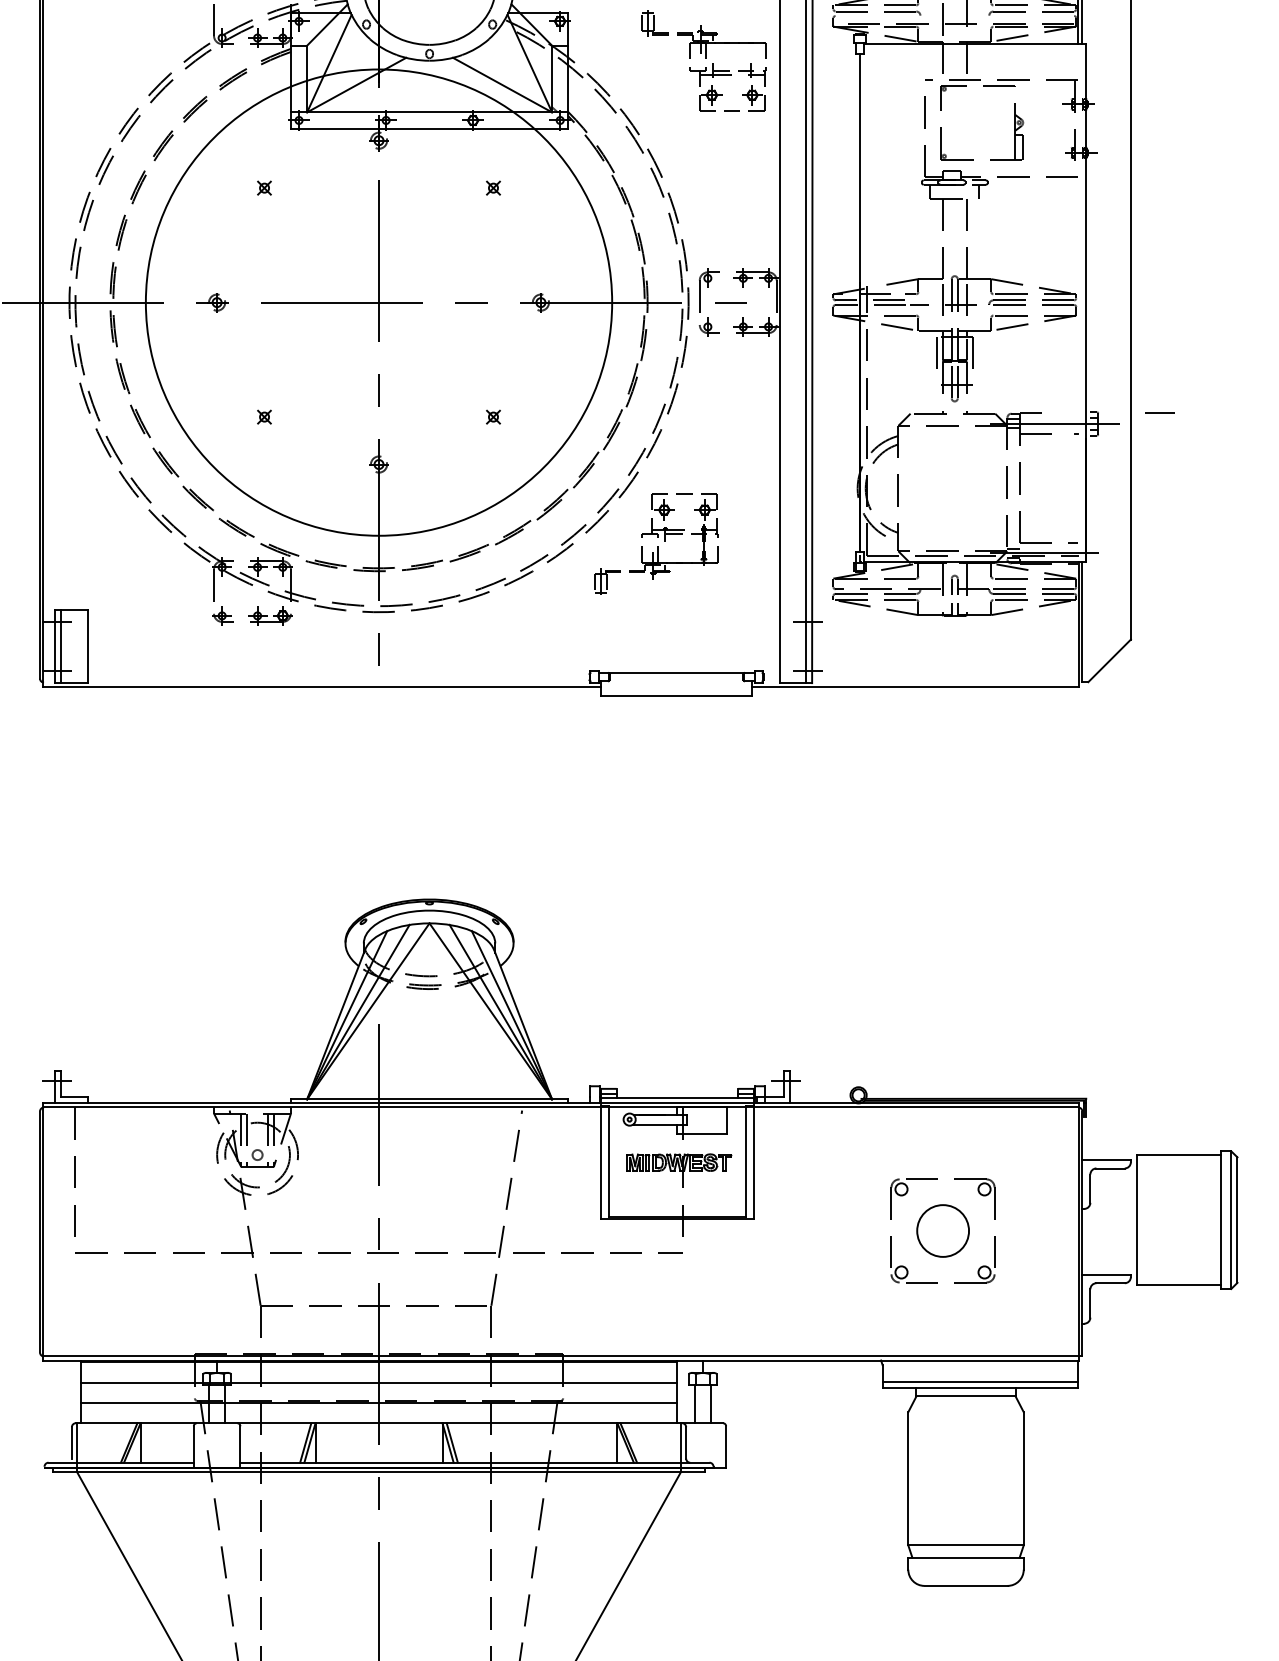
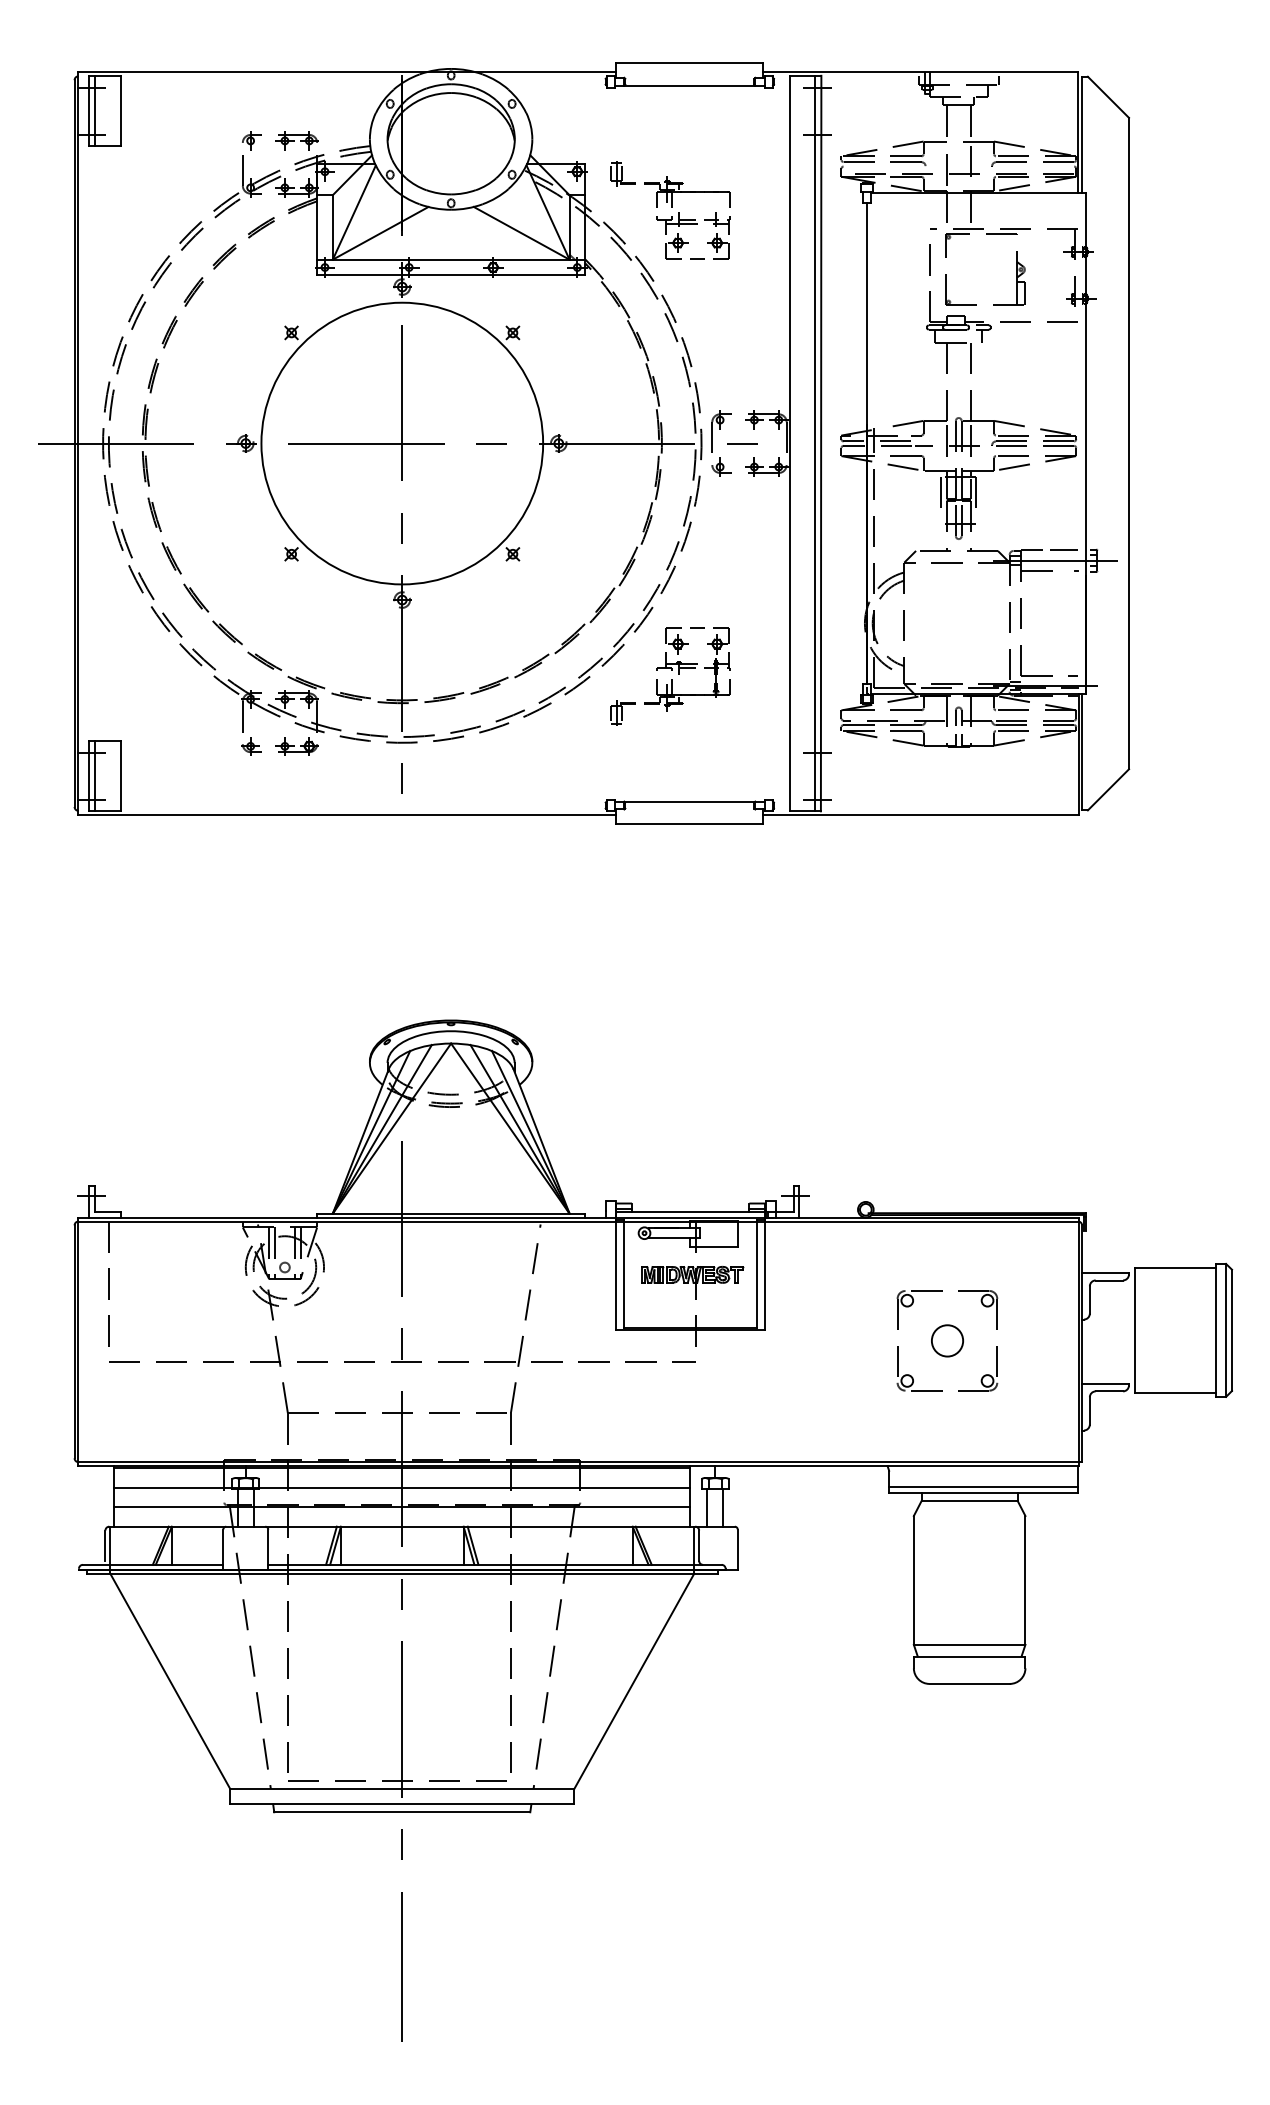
part: (704, 61) -> (670, 210), moved
circle: (379, 302) -> (402, 443), size x0.62
line: (1159, 412) -> (1063, 549), moved
circle: (943, 1230) -> (947, 1340), size x0.62

